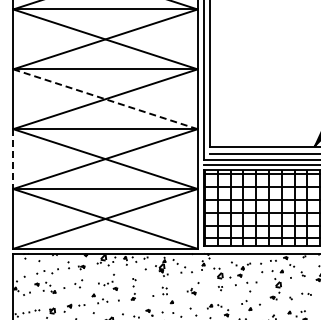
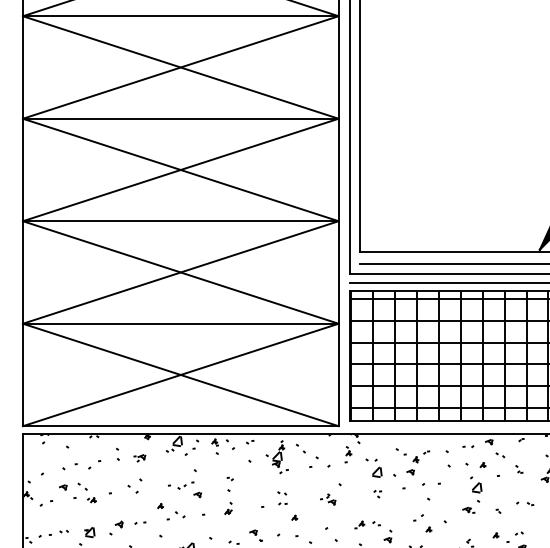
line: (105, 99) -> (180, 170), dashed -> solid
line: (13, 159) -> (23, 273), dashed -> solid

